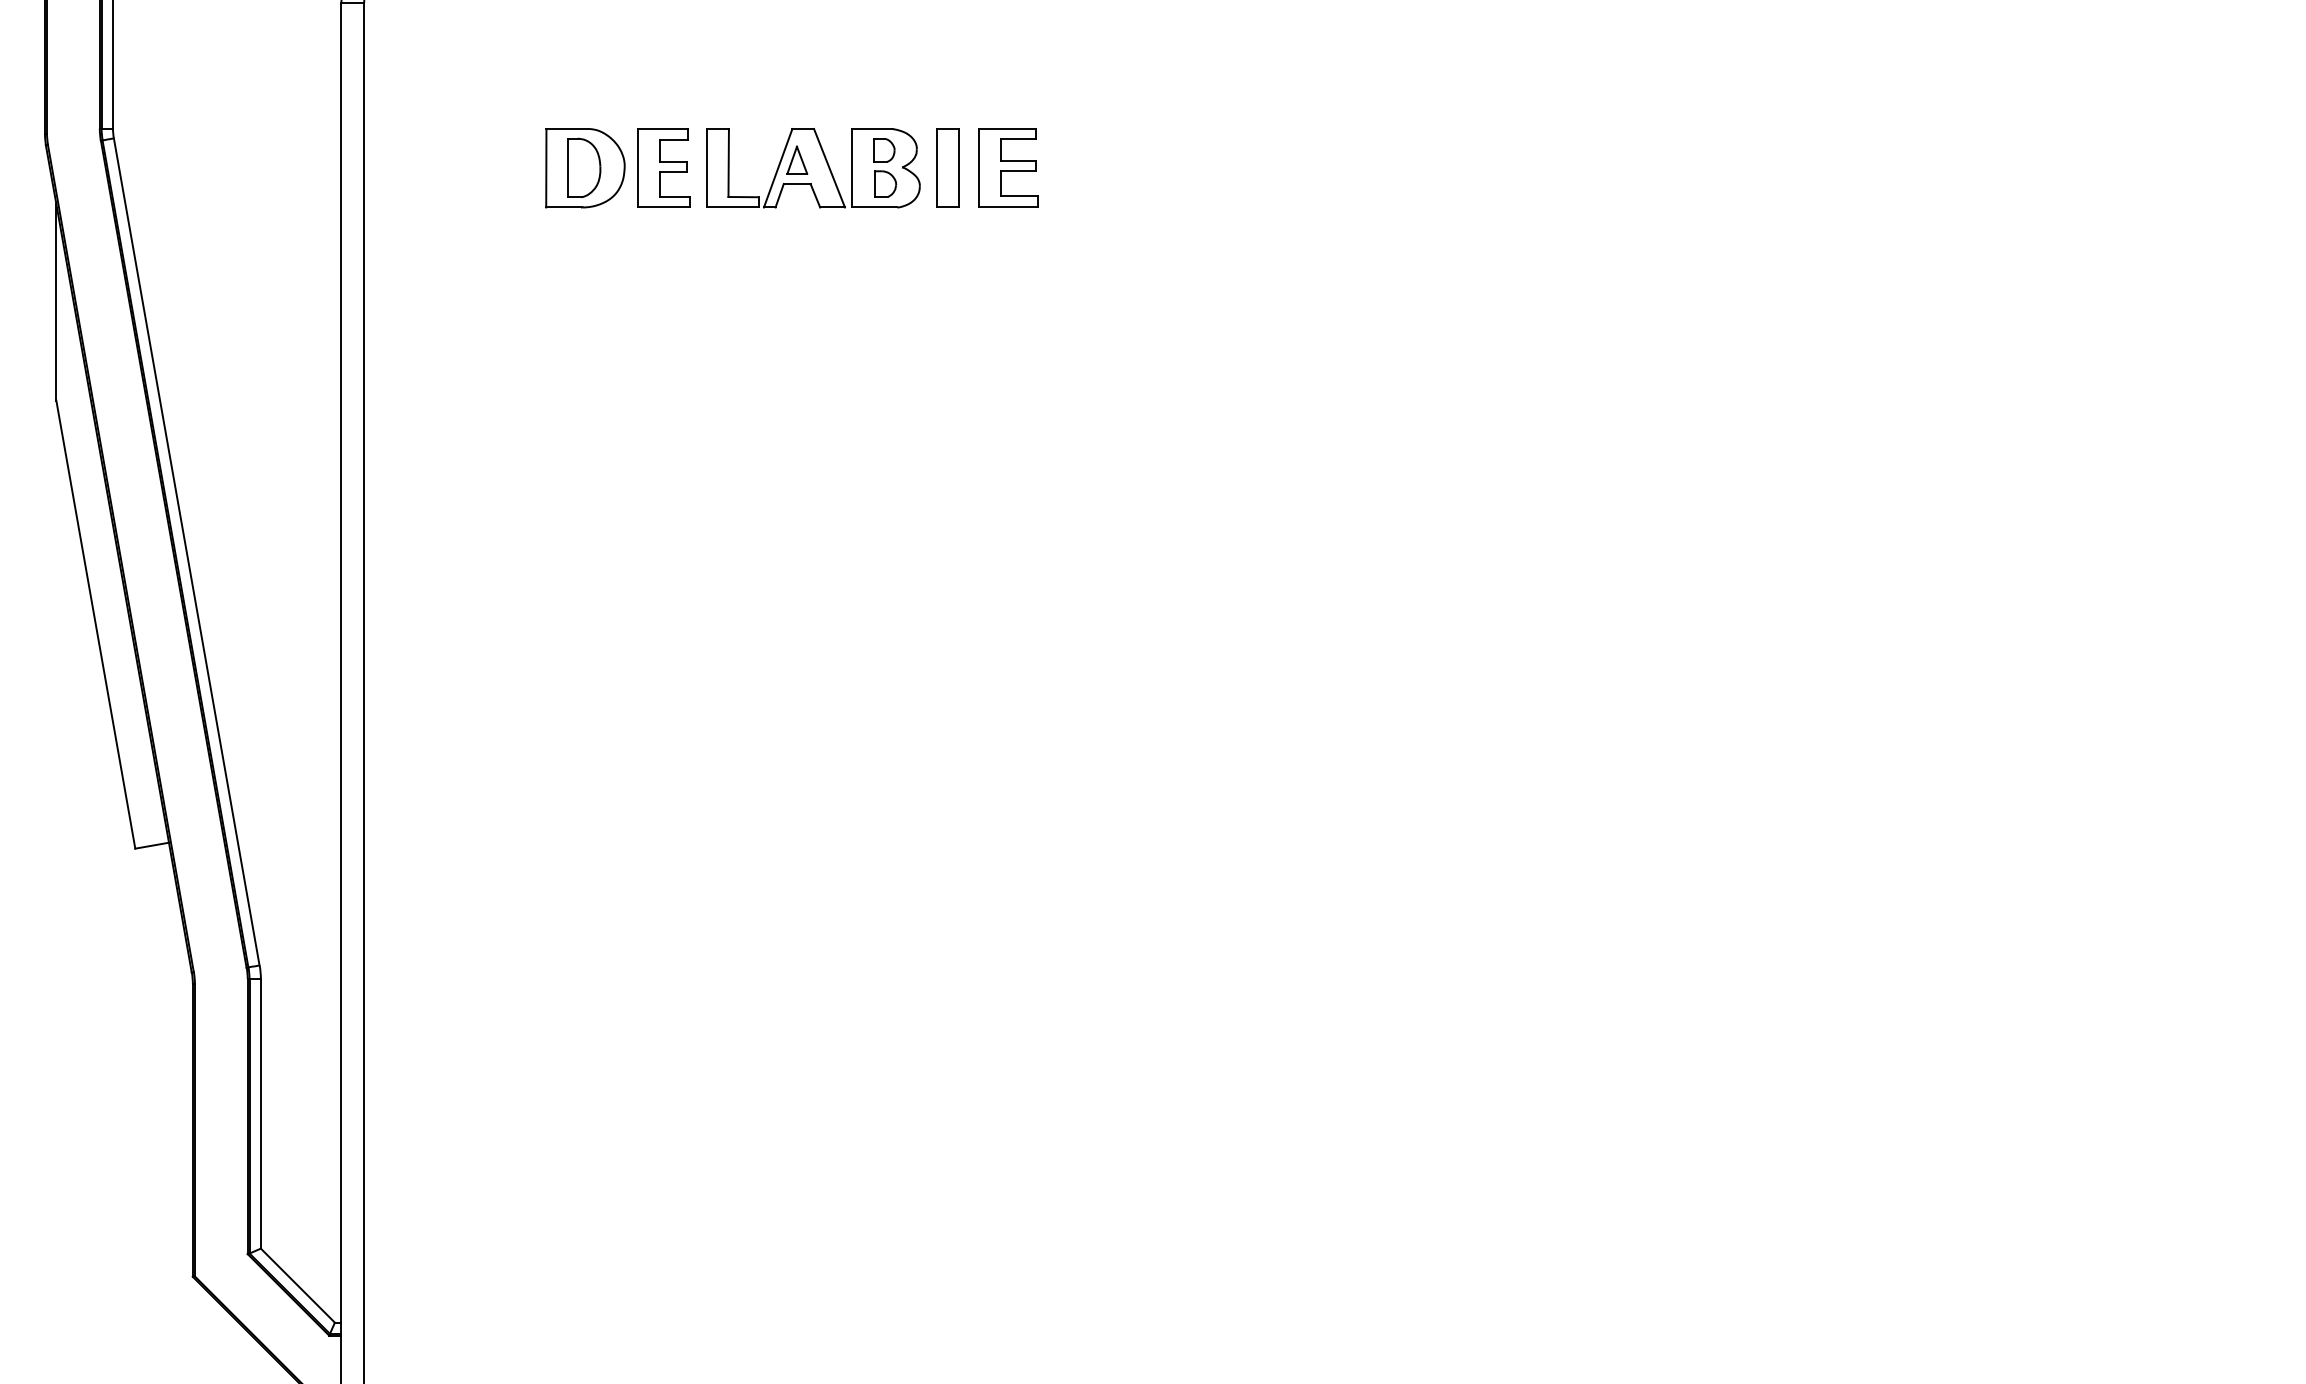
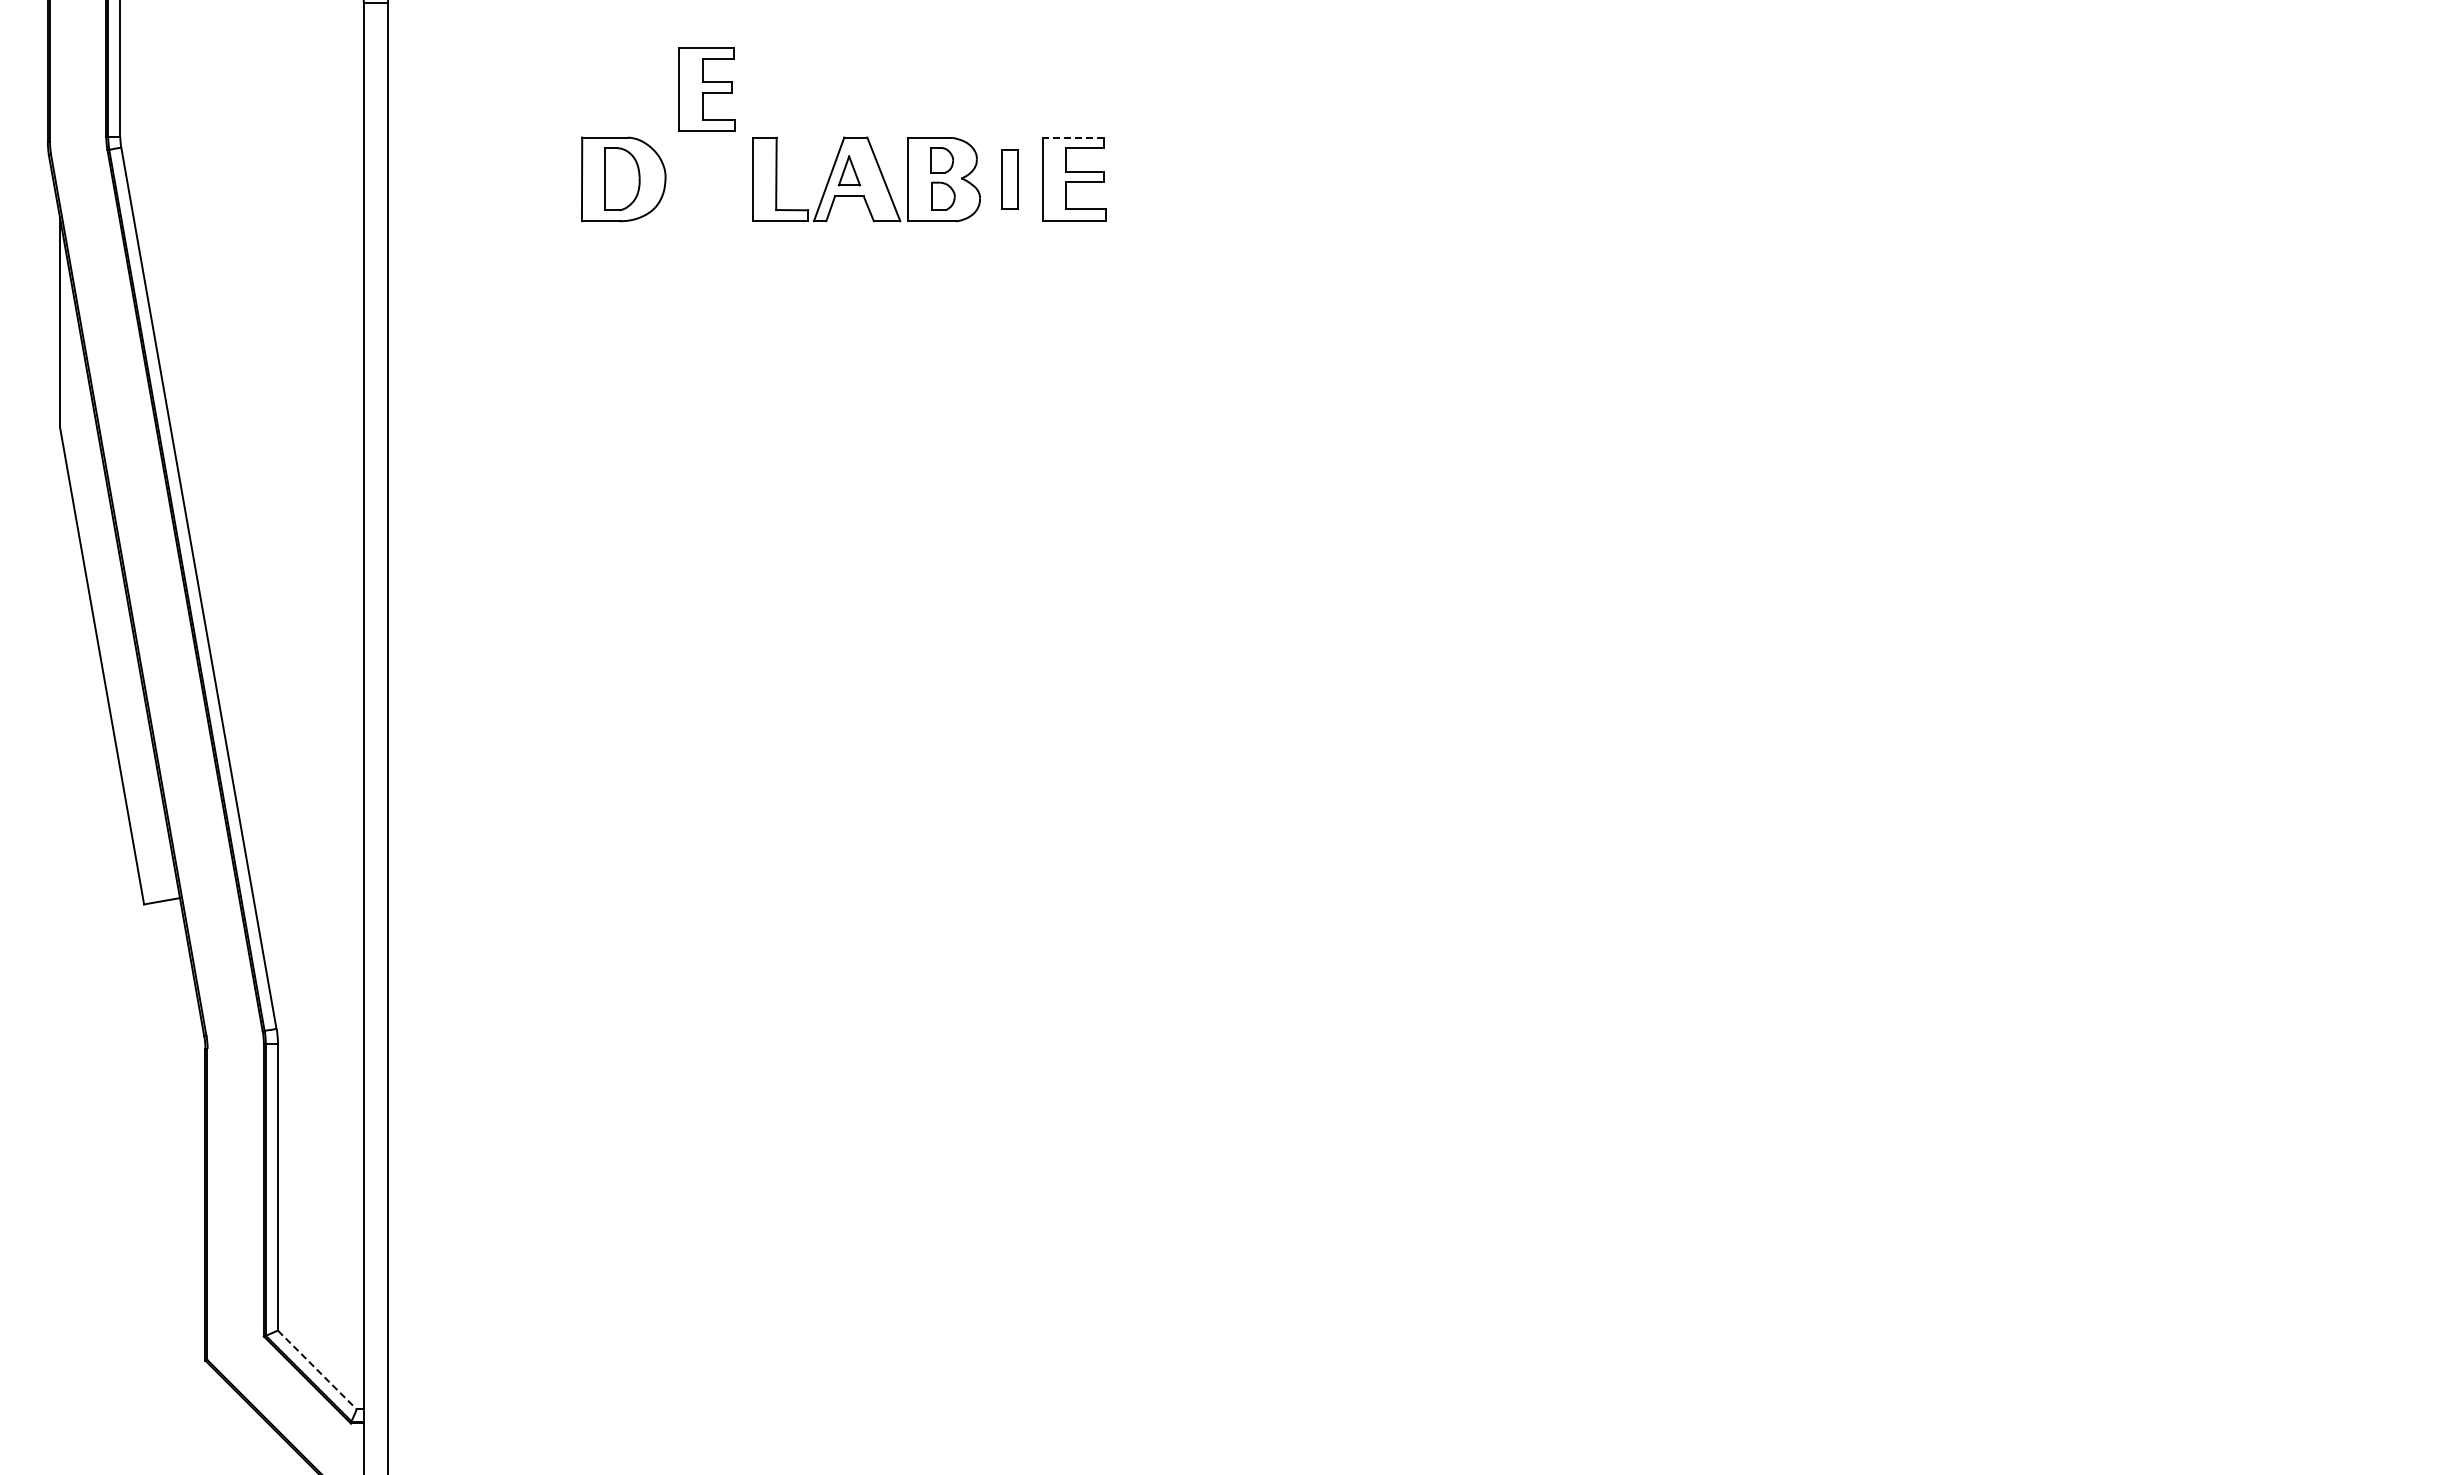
line: (1007, 128) -> (1073, 137), solid -> dashed
part: (663, 168) -> (706, 89), moved
part: (948, 168) -> (1010, 179), size x0.7
line: (298, 1286) -> (317, 1370), solid -> dashed

